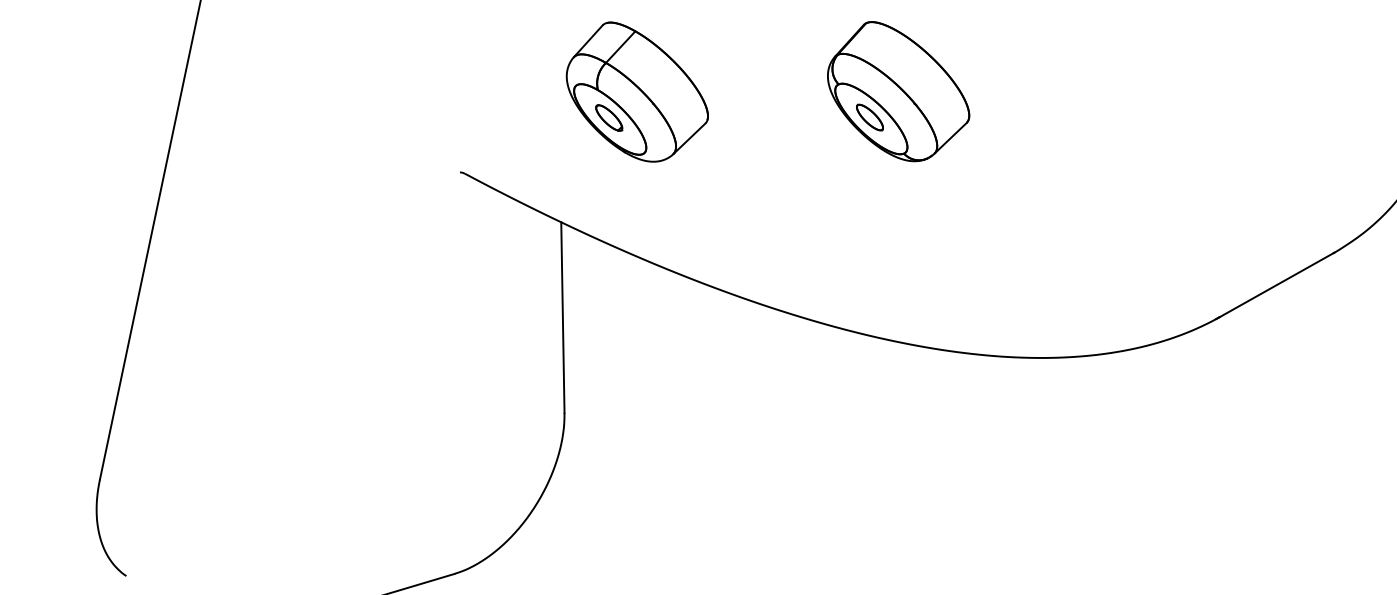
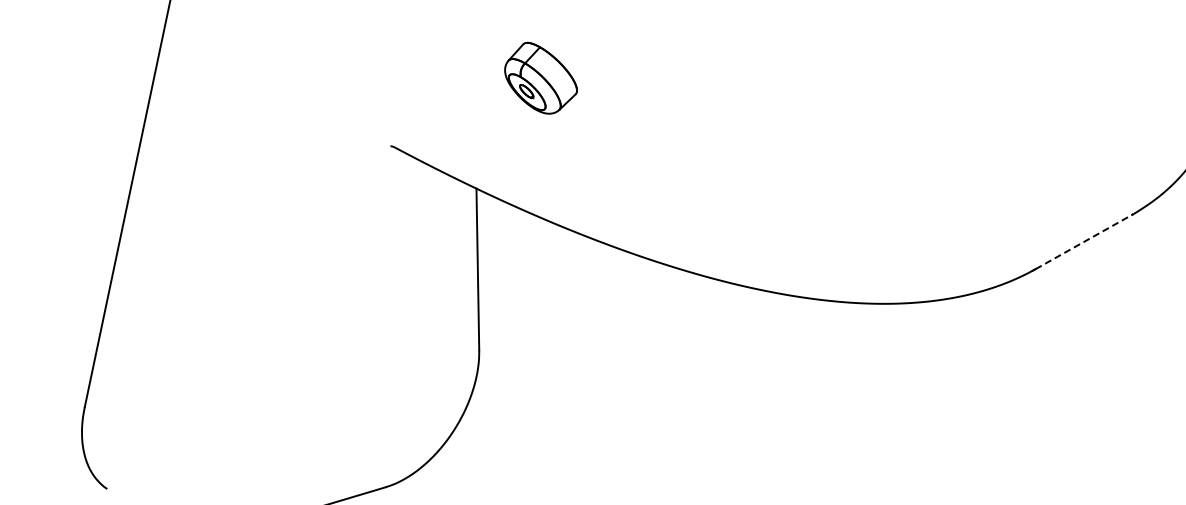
part: (898, 91) -> (762, 77), removed
part: (636, 92) -> (540, 78), size x0.6
line: (1277, 284) -> (1084, 241), solid -> dashed

